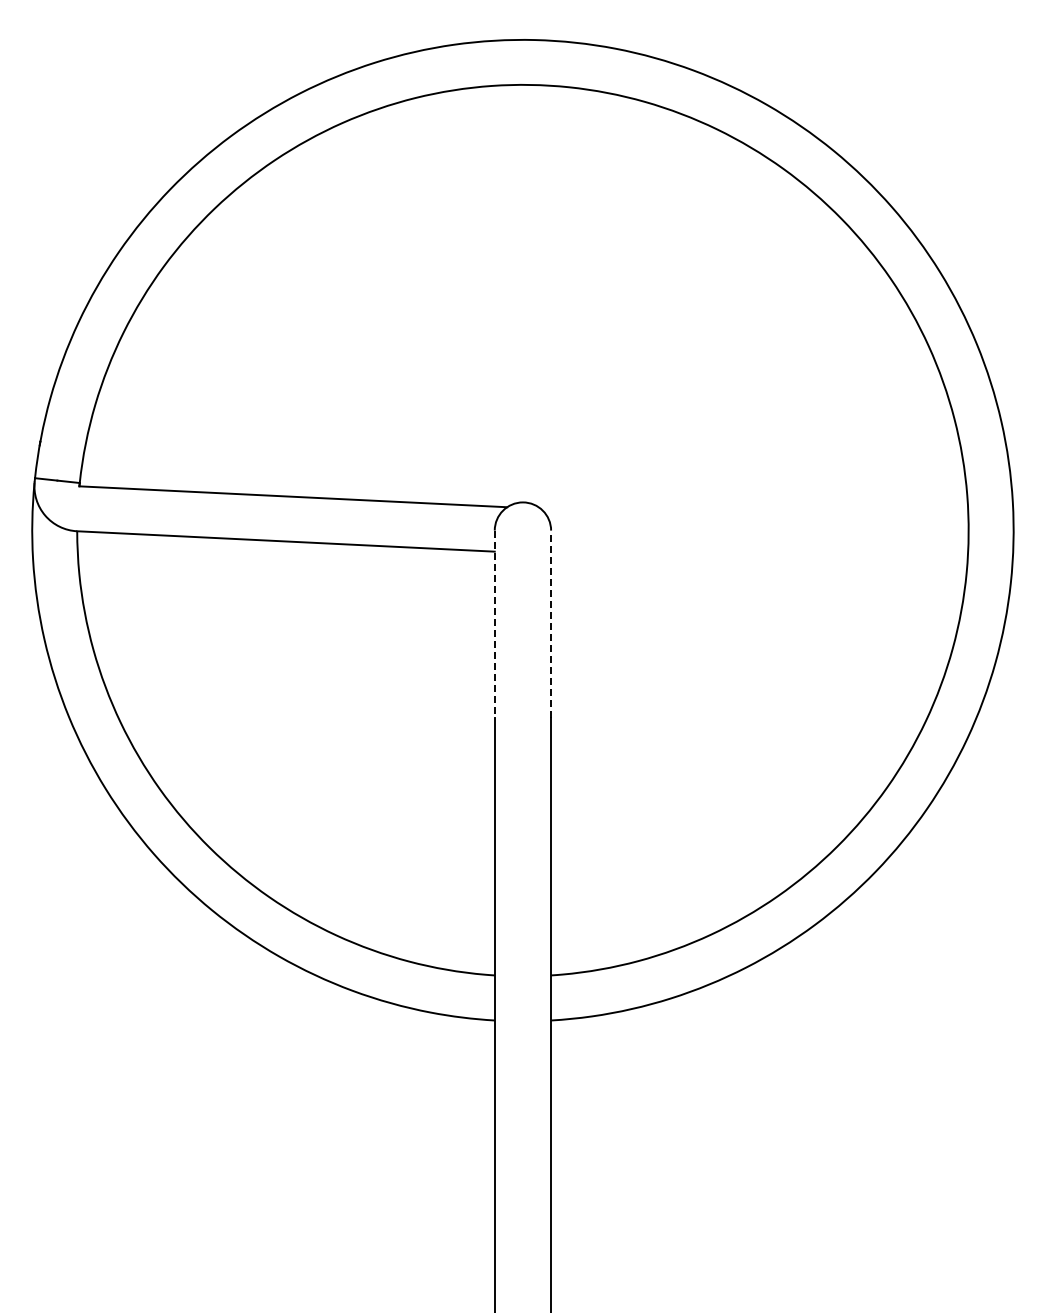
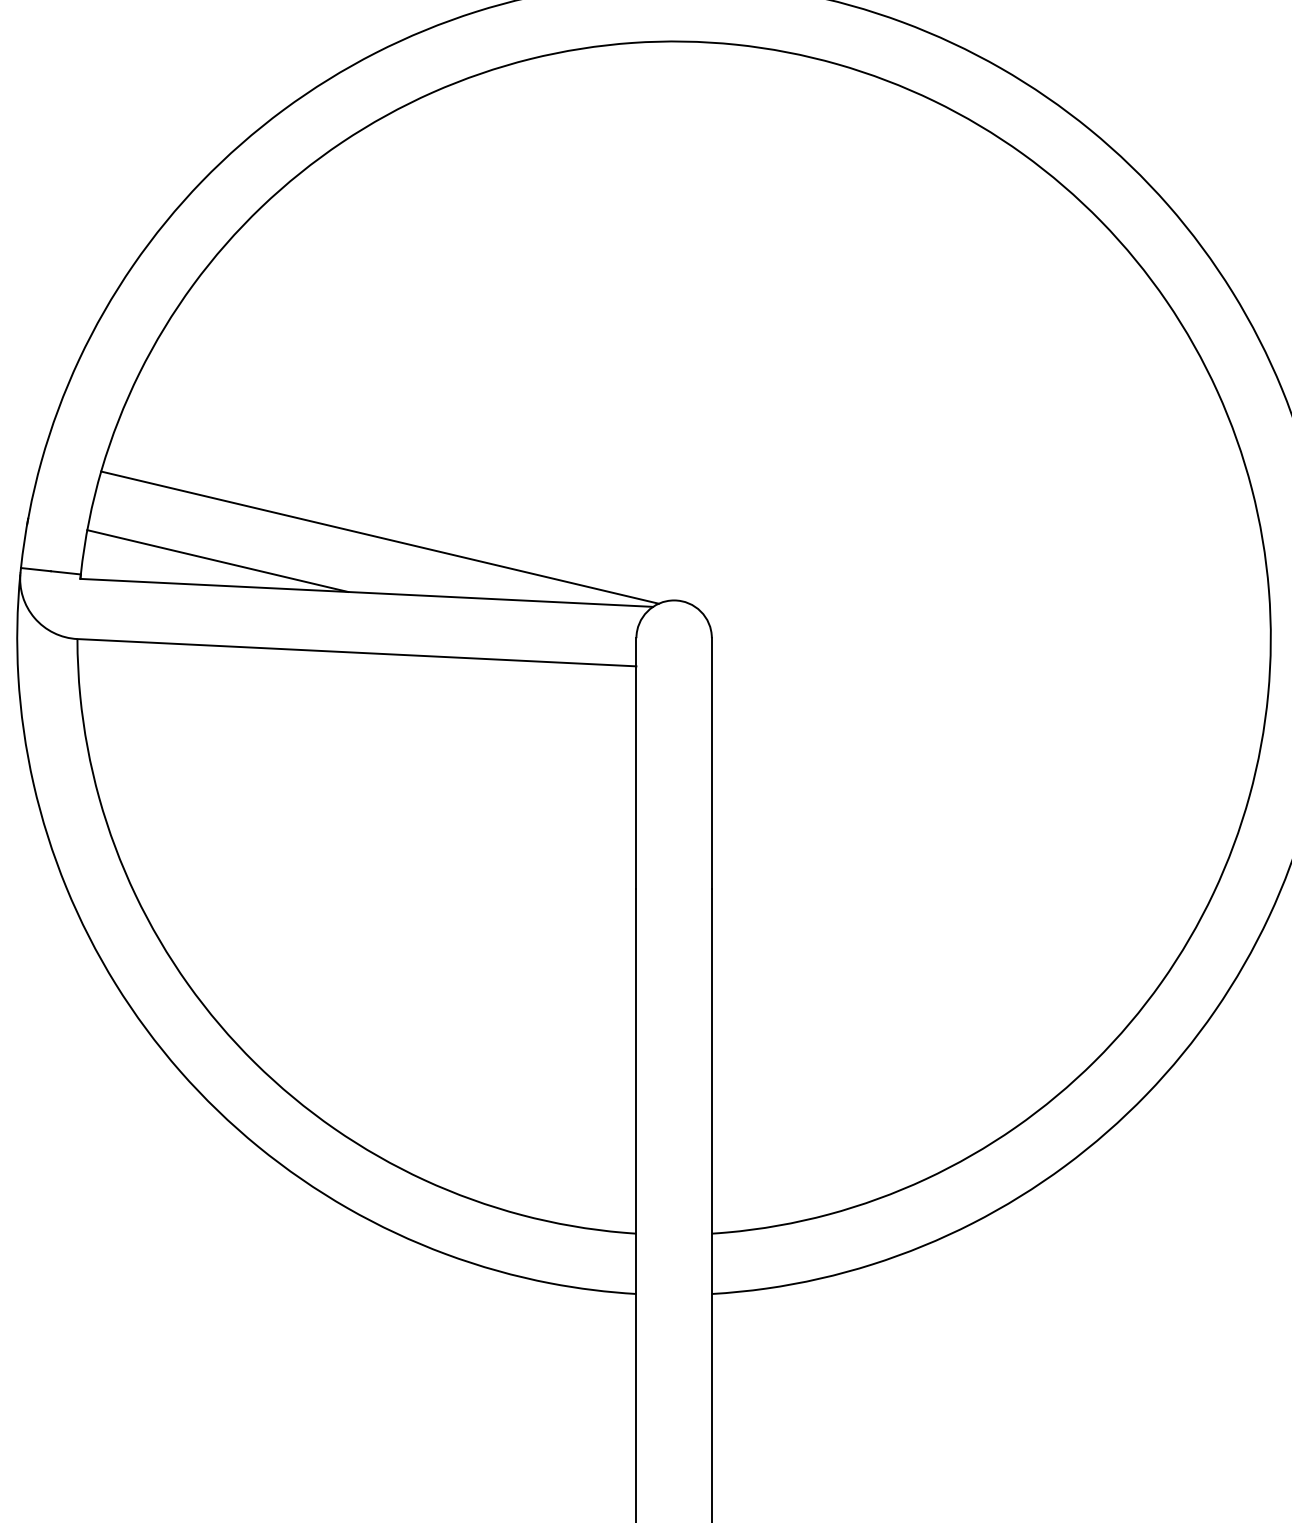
line: (302, 455) -> (379, 537), added
line: (181, 472) -> (217, 560), added
line: (494, 624) -> (636, 763), dashed -> solid
line: (551, 624) -> (712, 763), dashed -> solid

